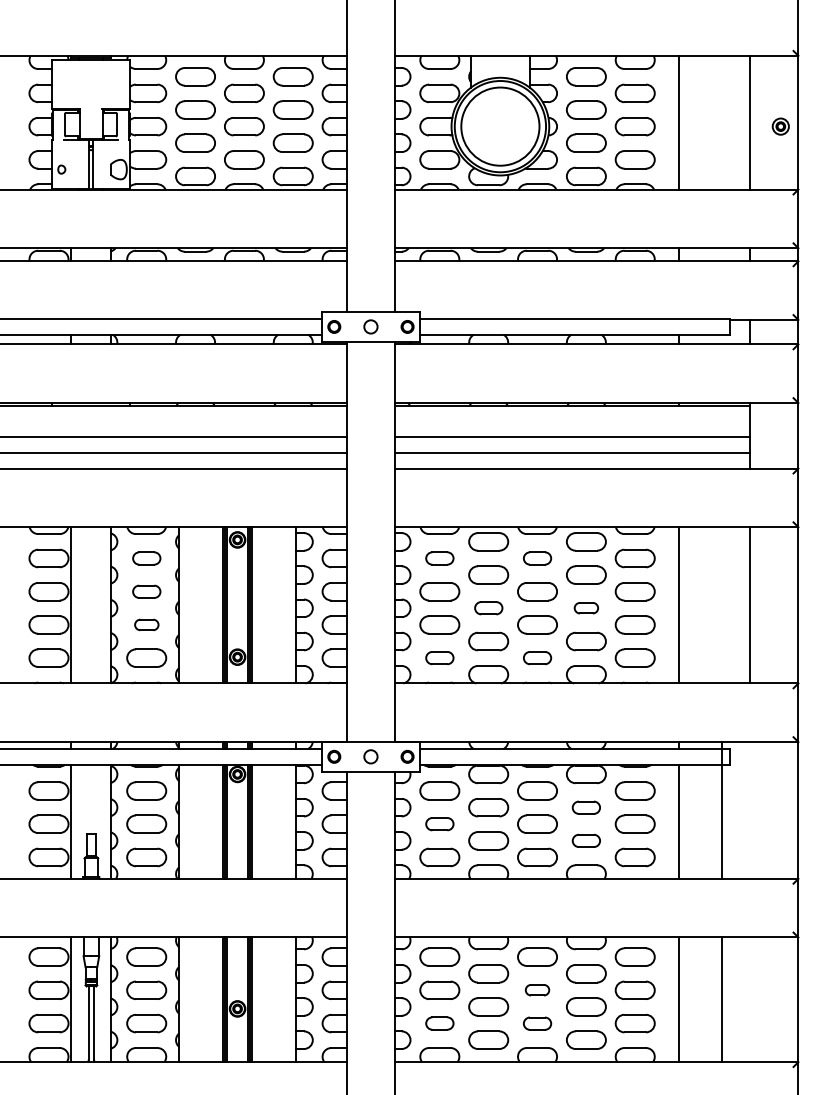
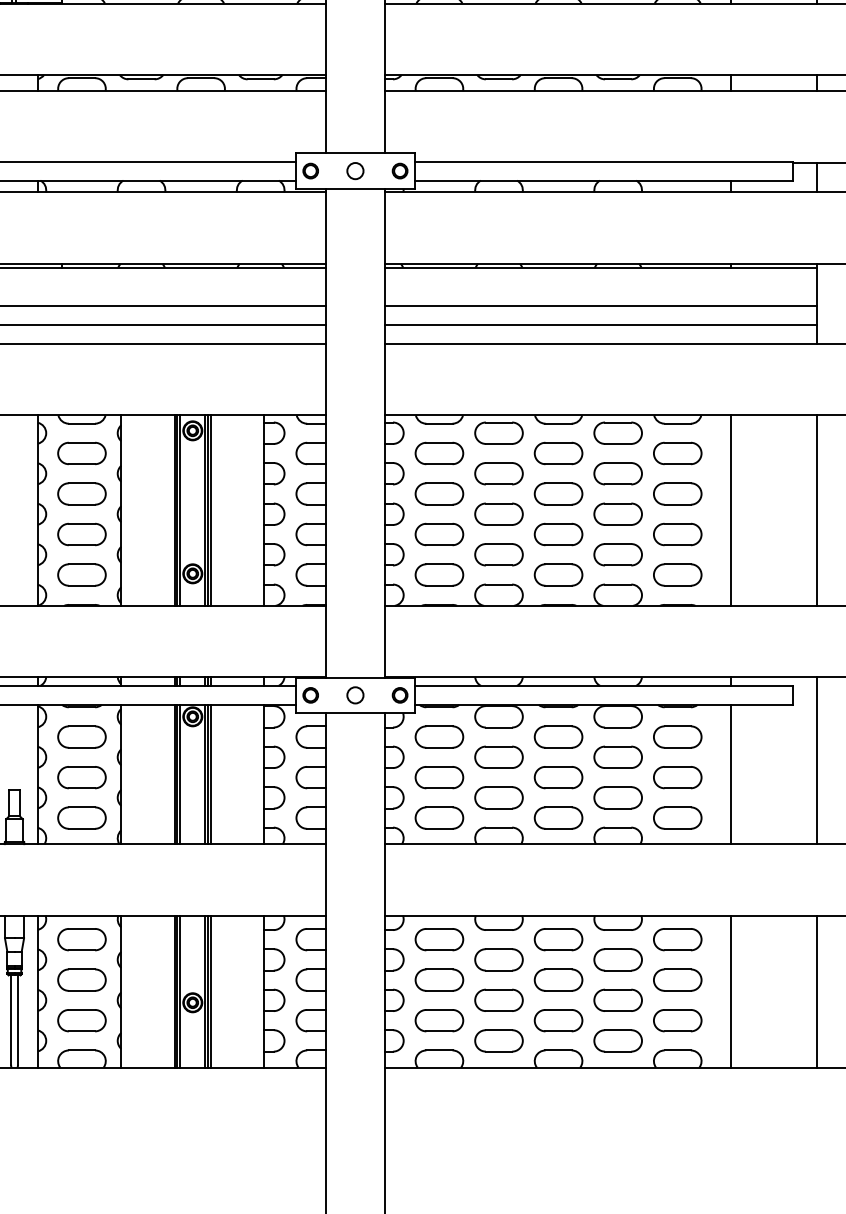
part: (146, 558) -> (81, 453), size x1.43
part: (439, 558) -> (439, 453), size x1.43
part: (537, 558) -> (558, 453), size x1.43
part: (146, 591) -> (81, 493), size x1.43
part: (488, 607) -> (498, 513), size x1.43
part: (586, 607) -> (618, 513), size x1.67
part: (146, 624) -> (81, 533), size x1.67
part: (439, 657) -> (439, 574), size x1.43
part: (537, 657) -> (558, 574), size x1.43
part: (586, 807) -> (618, 757), size x1.43
line: (721, 810) -> (817, 760), moved
part: (439, 823) -> (439, 776), size x1.43
part: (586, 840) -> (618, 797), size x1.43
part: (537, 989) -> (558, 979), size x1.67
line: (721, 999) -> (817, 991), moved
part: (439, 1023) -> (439, 1020), size x1.43
part: (537, 1023) -> (558, 1020), size x1.43

